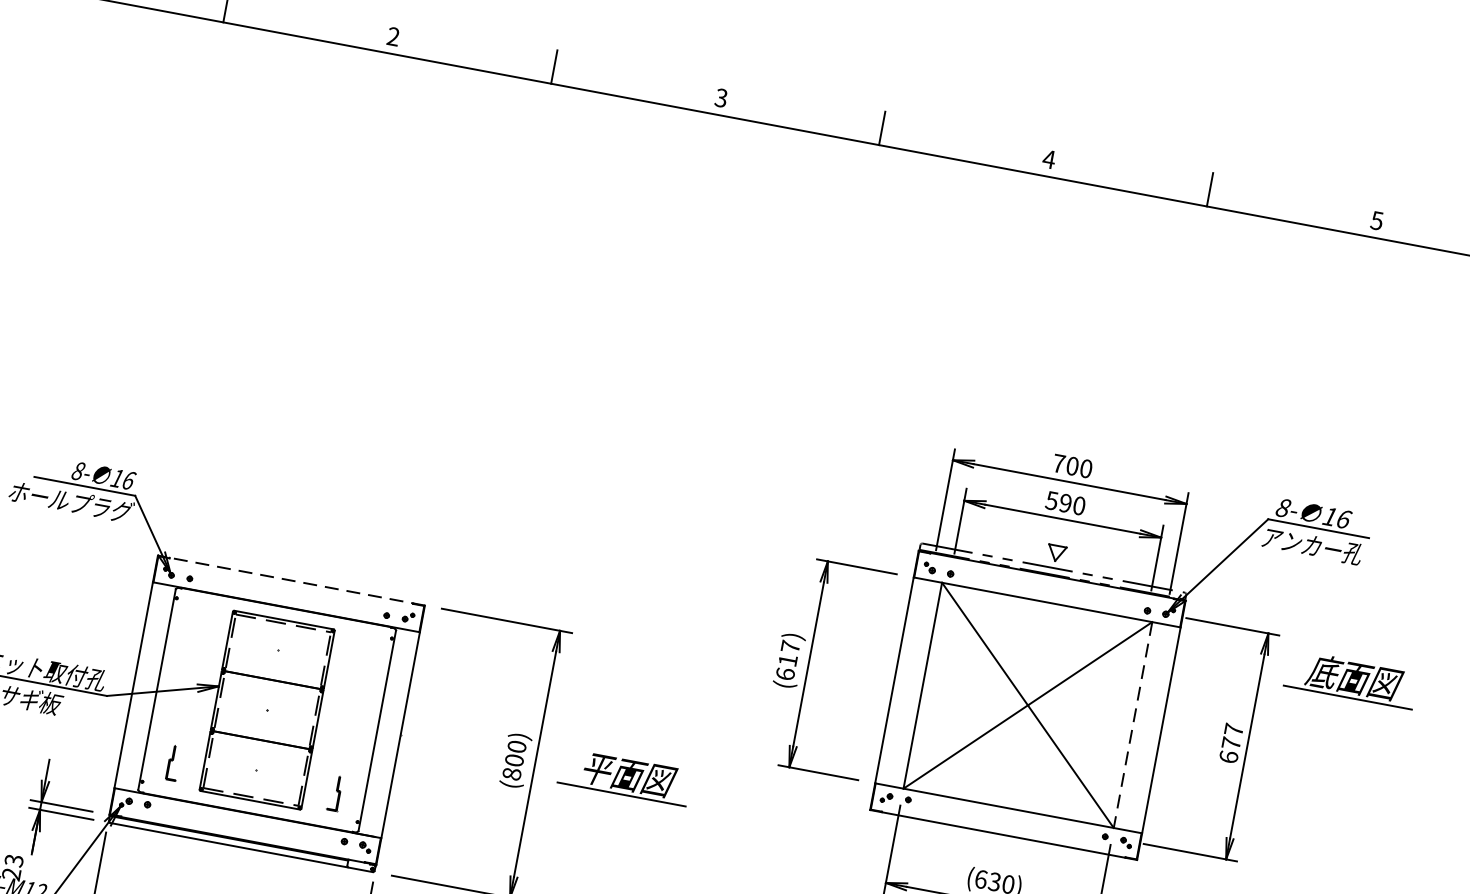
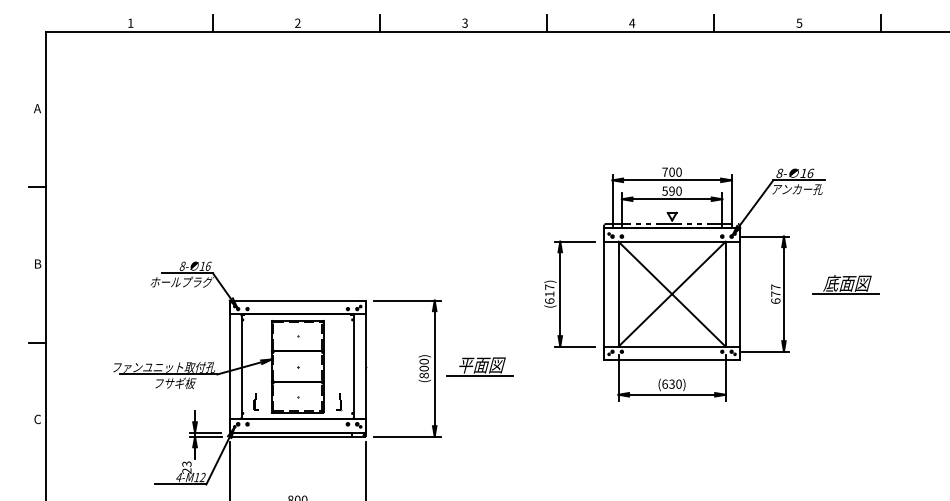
line: (291, 580) -> (297, 300), dashed -> solid
part: (1350, 679) -> (845, 284), moved
line: (1132, 725) -> (725, 294), dashed -> solid

